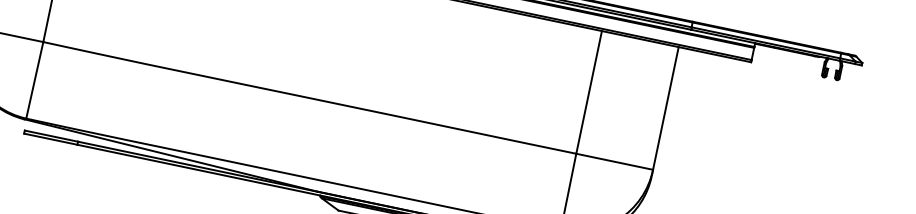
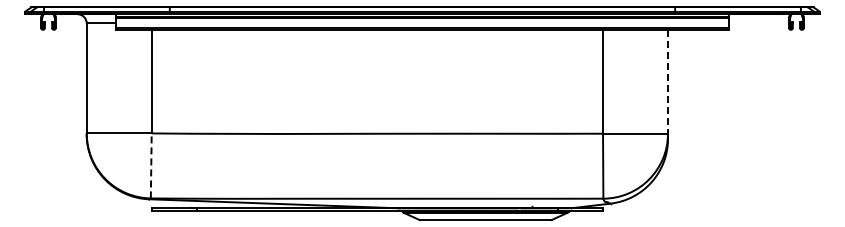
line: (35, 79) -> (151, 165), solid -> dashed
line: (666, 108) -> (668, 81), solid -> dashed

